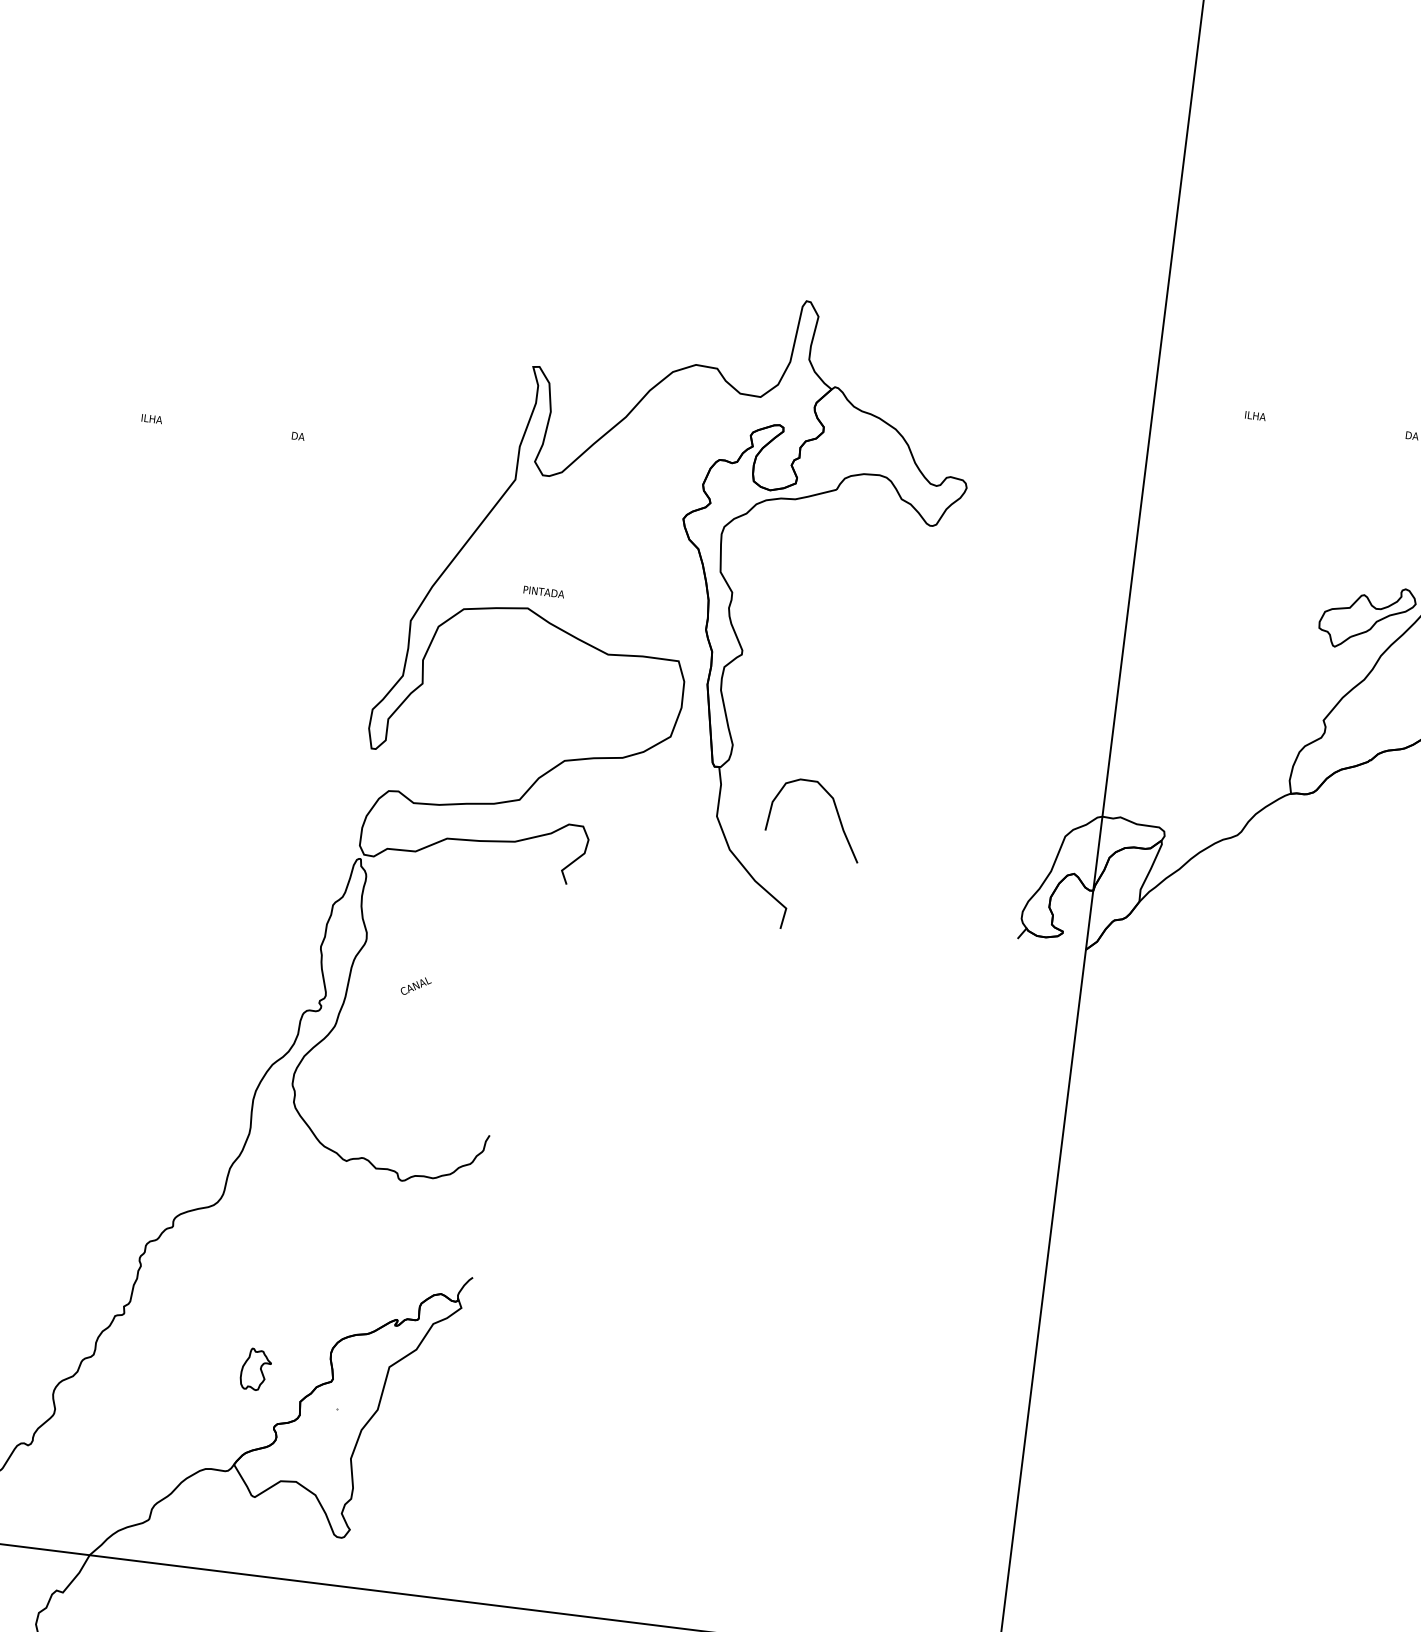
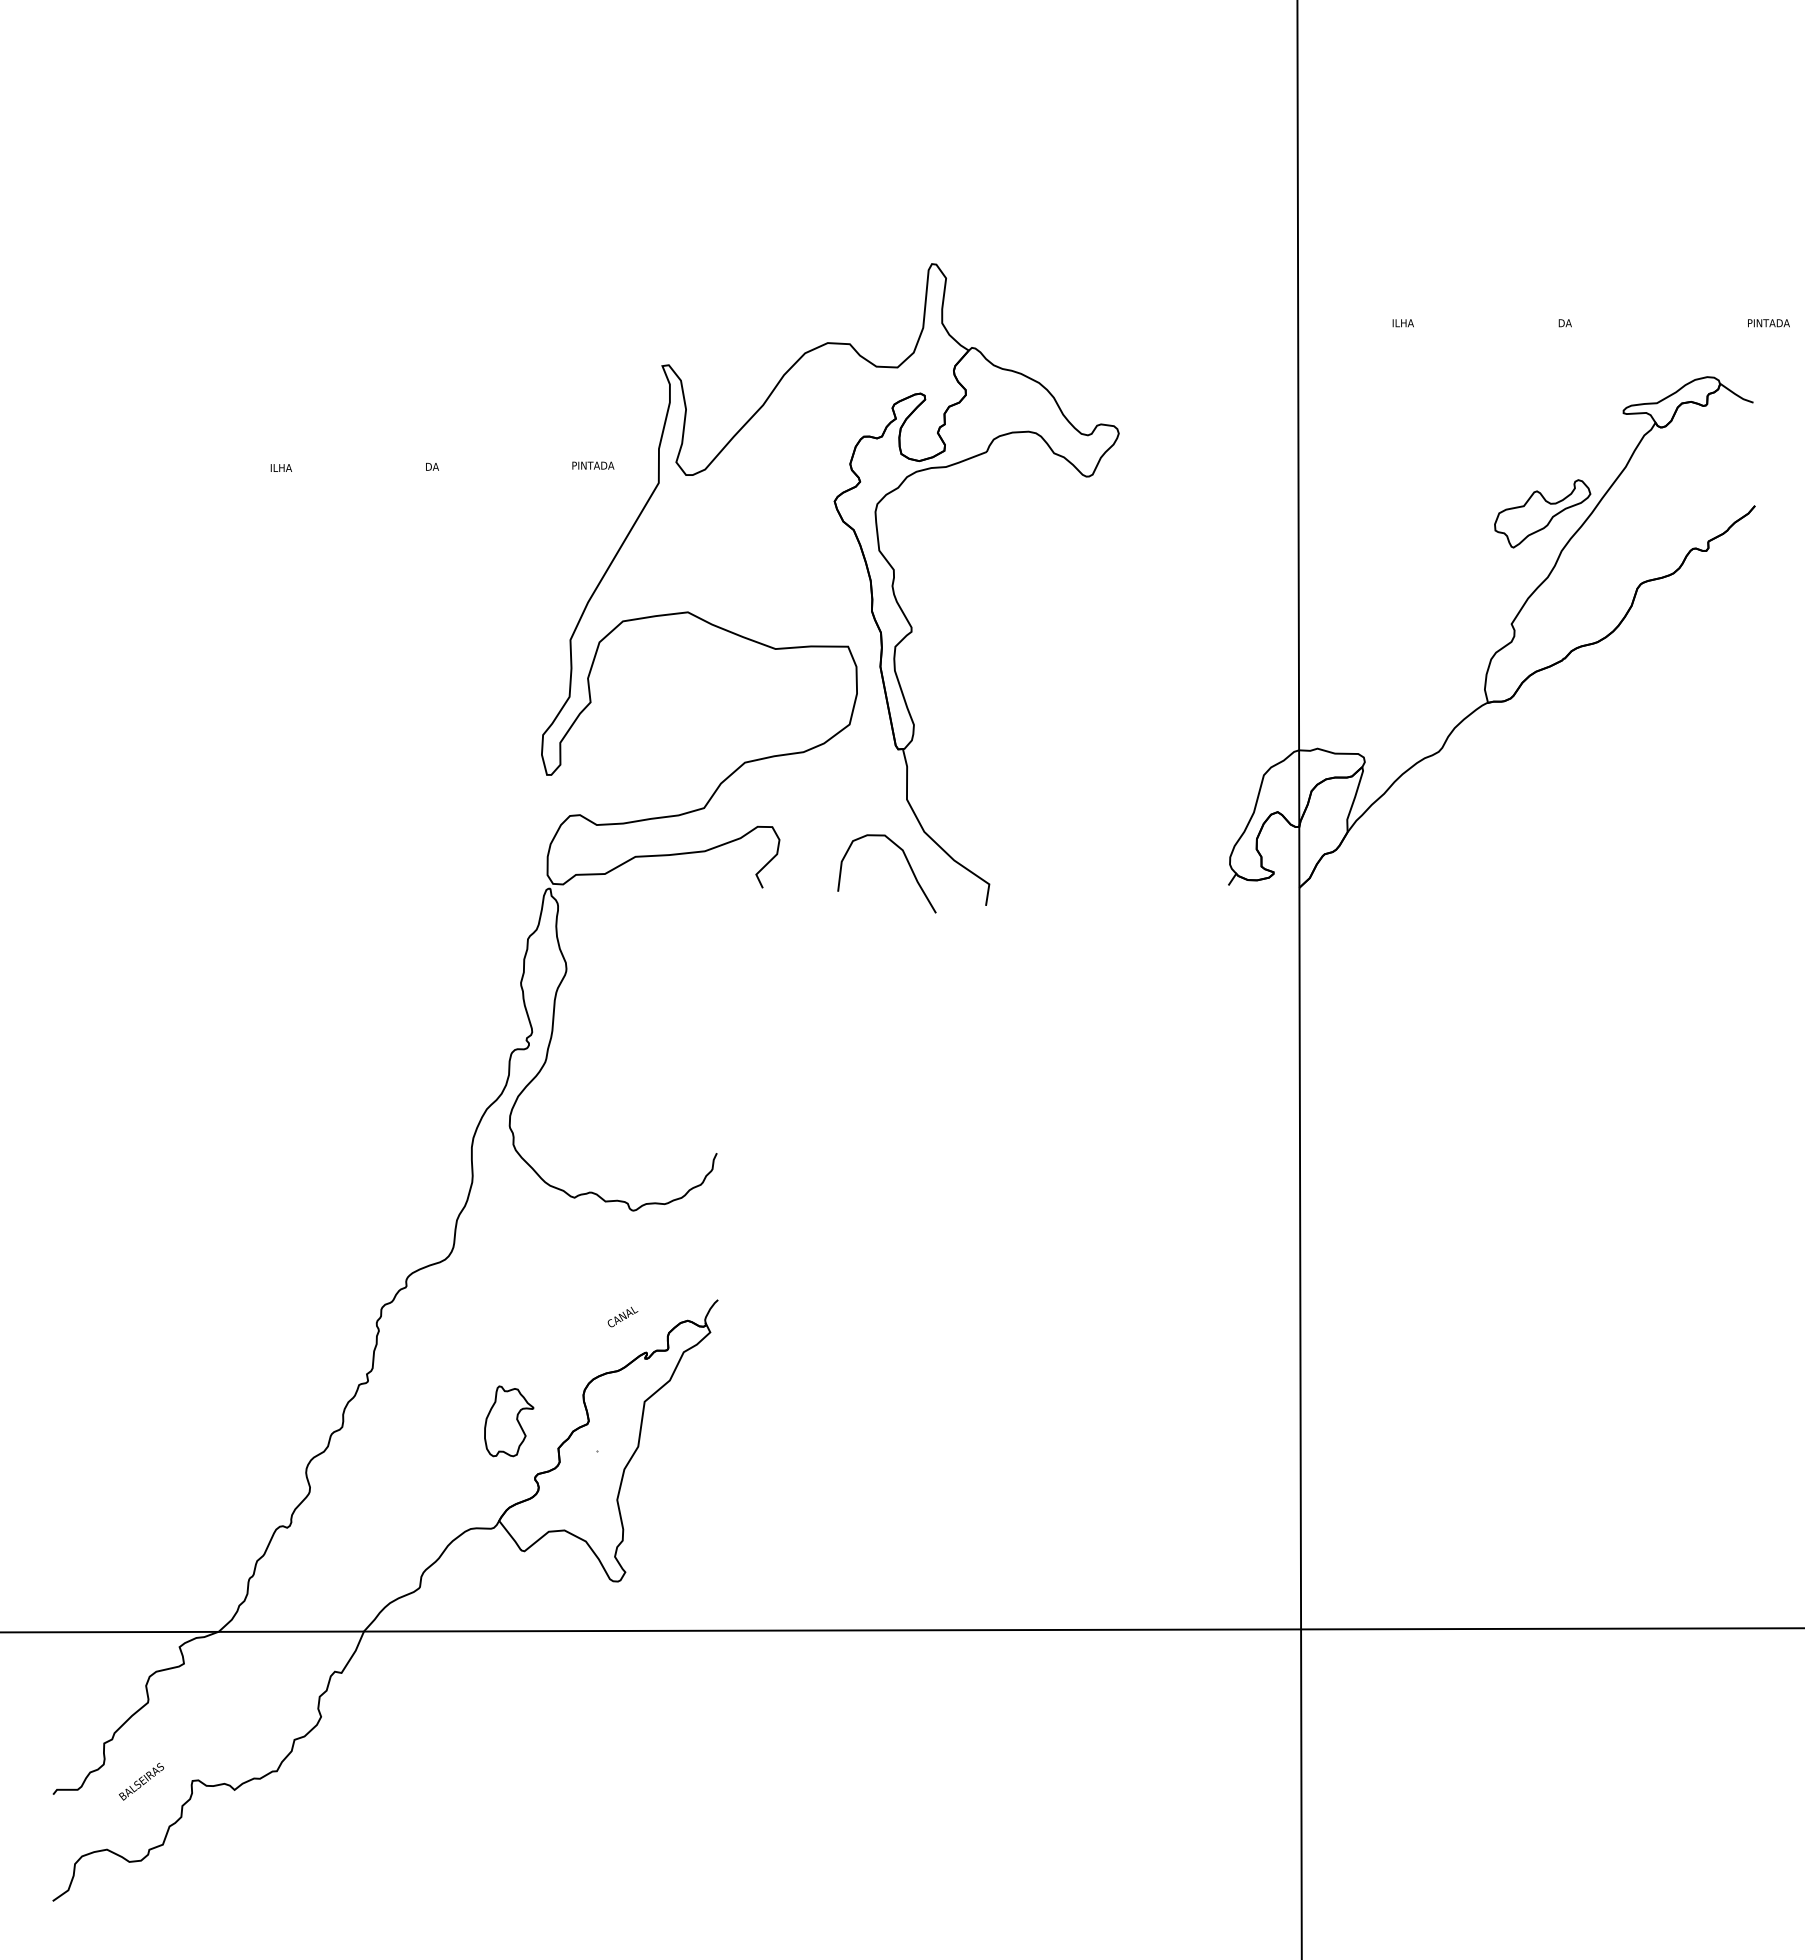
text: (544, 591) -> (593, 465), moved
curve: (836, 813) -> (908, 865), moved
text: (415, 985) -> (622, 1316), moved
part: (256, 1369) -> (509, 1421), size x1.67

